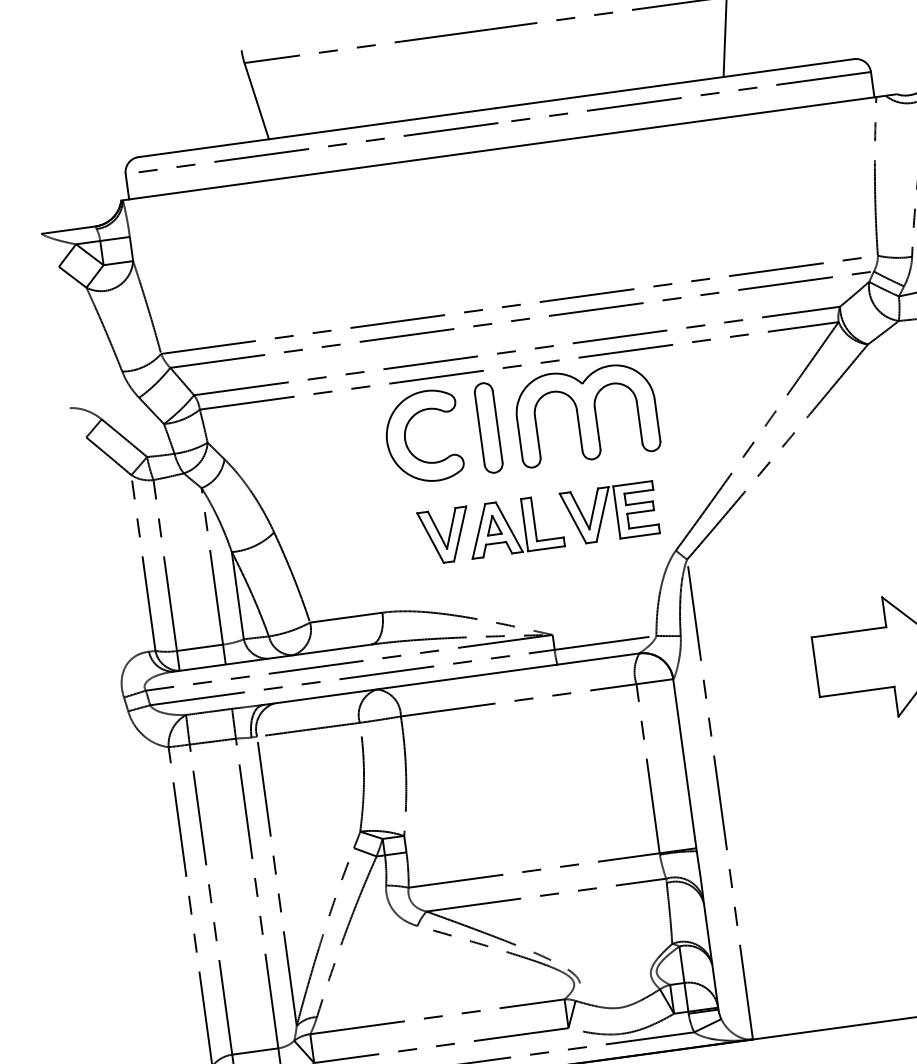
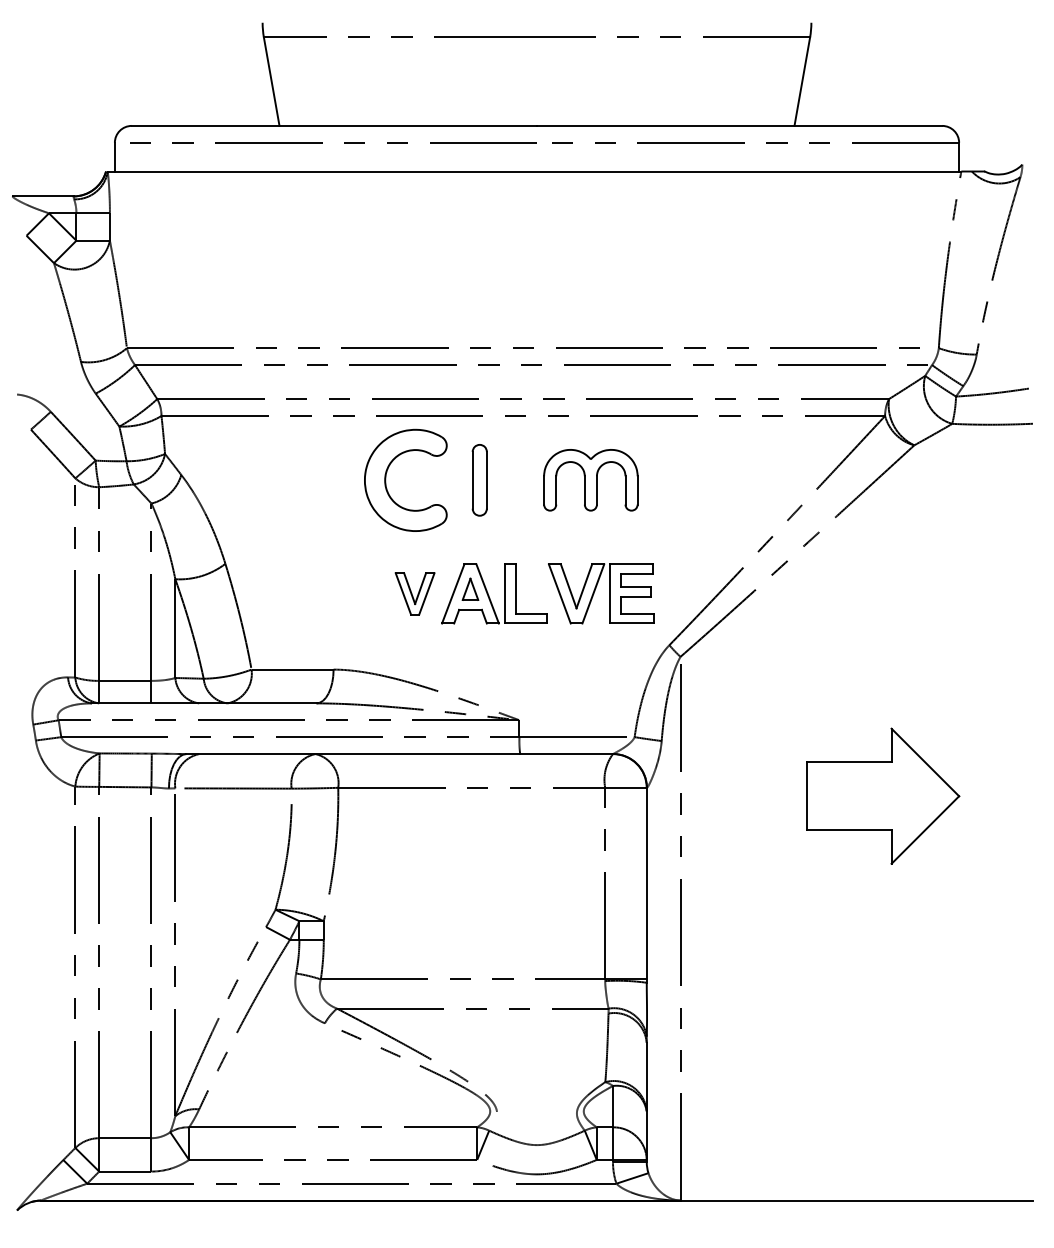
part: (586, 413) -> (590, 479), size x0.6
part: (488, 427) -> (479, 479), size x0.7
part: (444, 535) -> (414, 593), size x0.7

